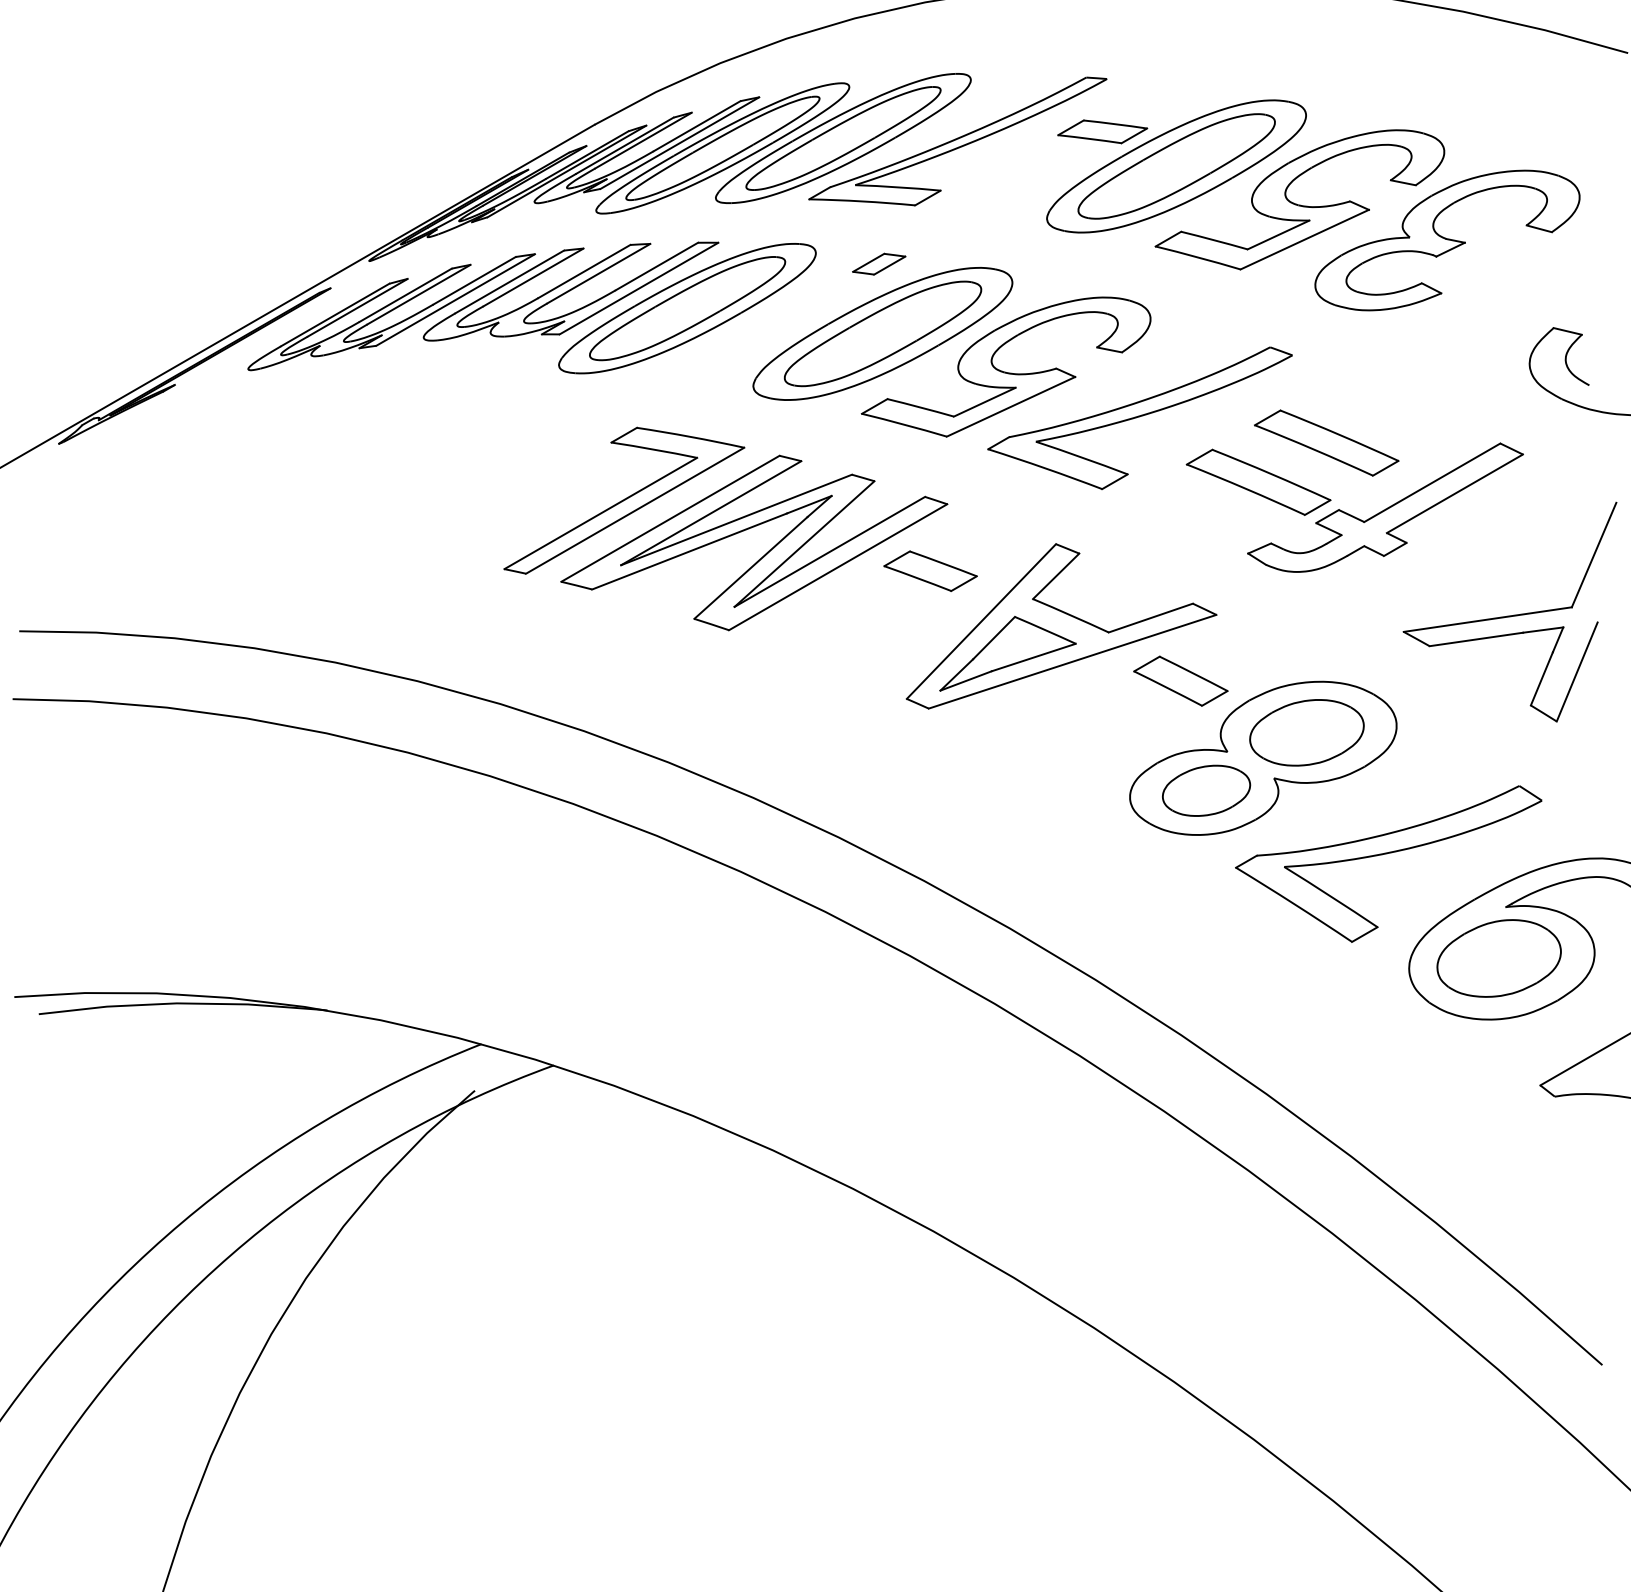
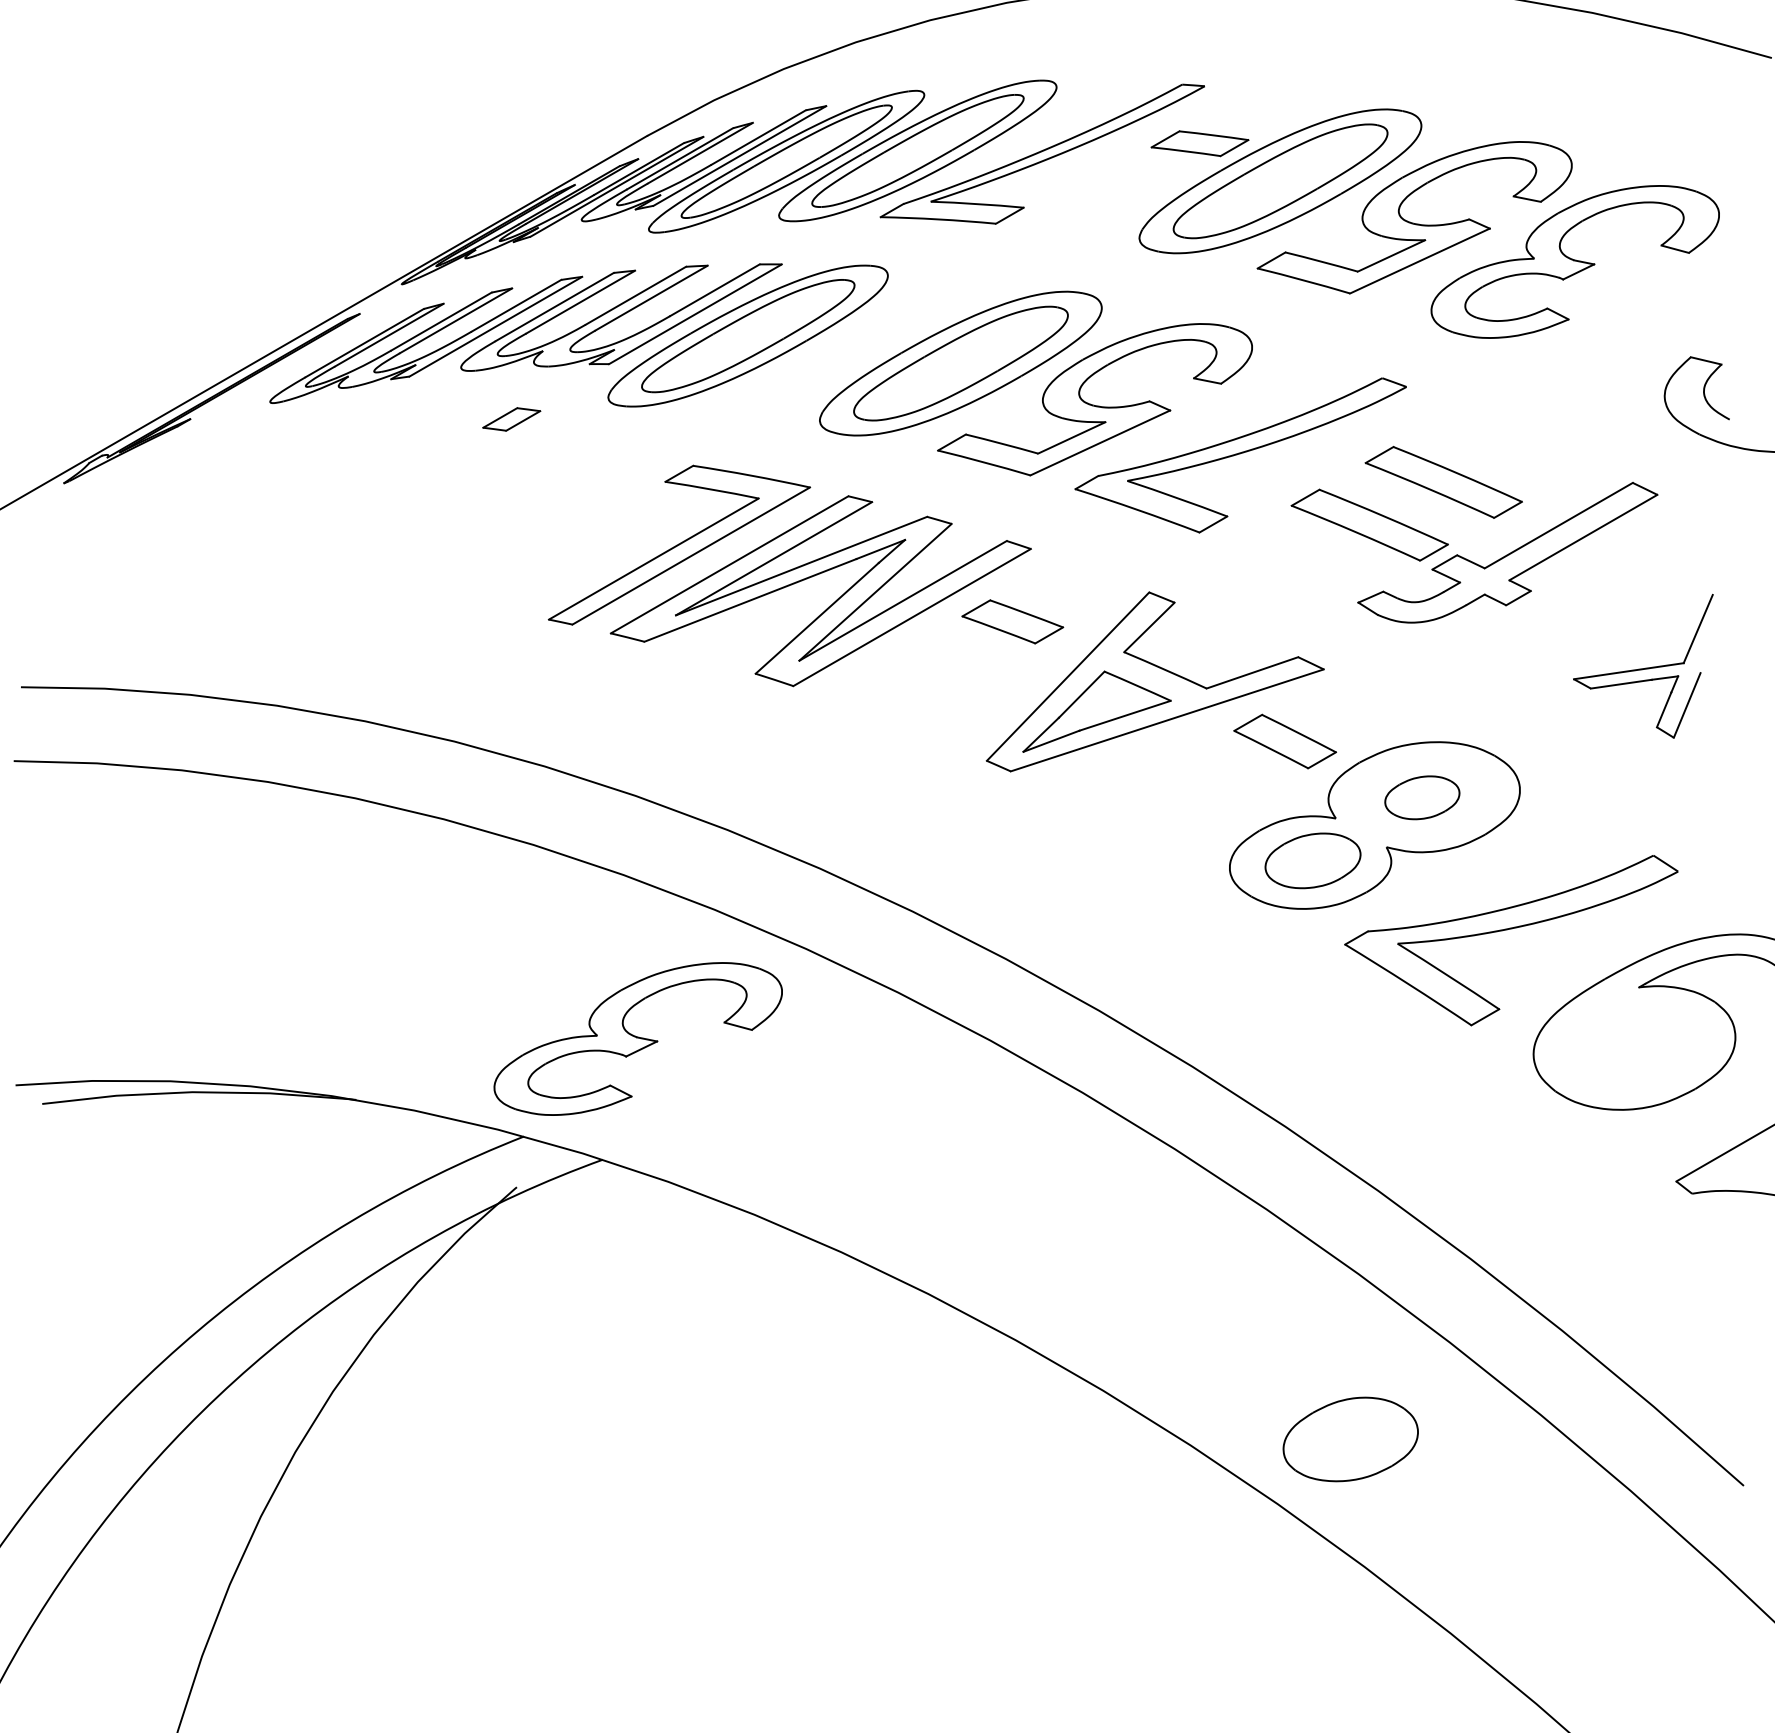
part: (879, 263) -> (512, 418), moved
part: (1509, 611) -> (1642, 665), size x0.6
part: (1306, 732) -> (1421, 797), size x0.6
part: (586, 954) -> (638, 1038), added
part: (1498, 958) -> (1350, 1439), moved

